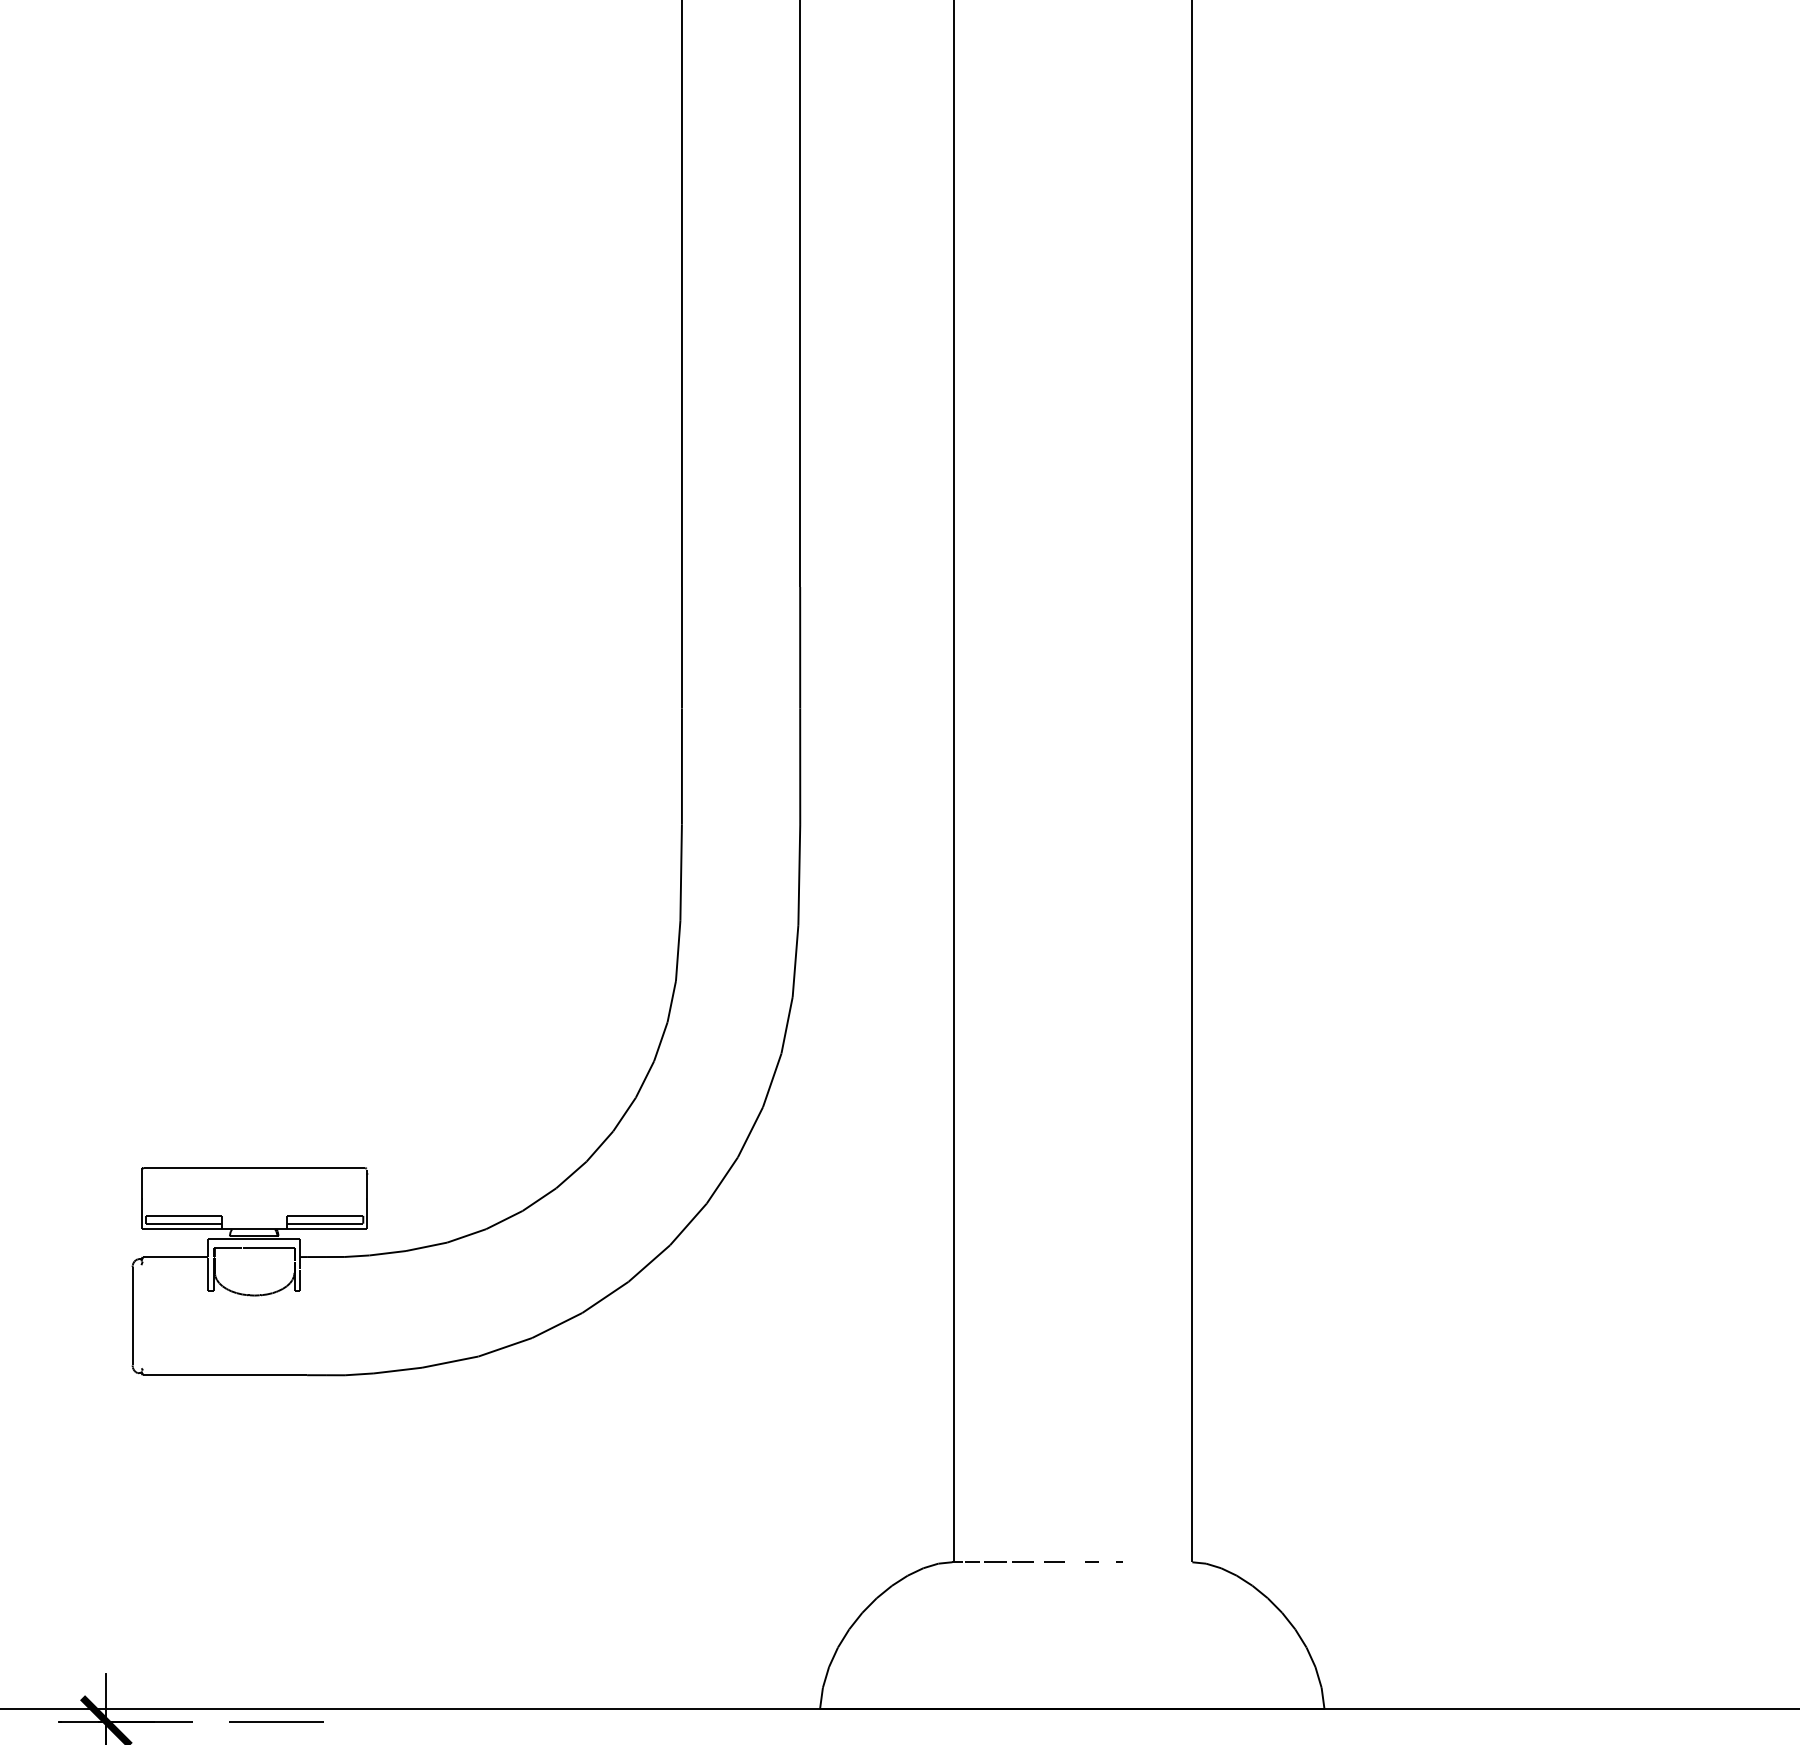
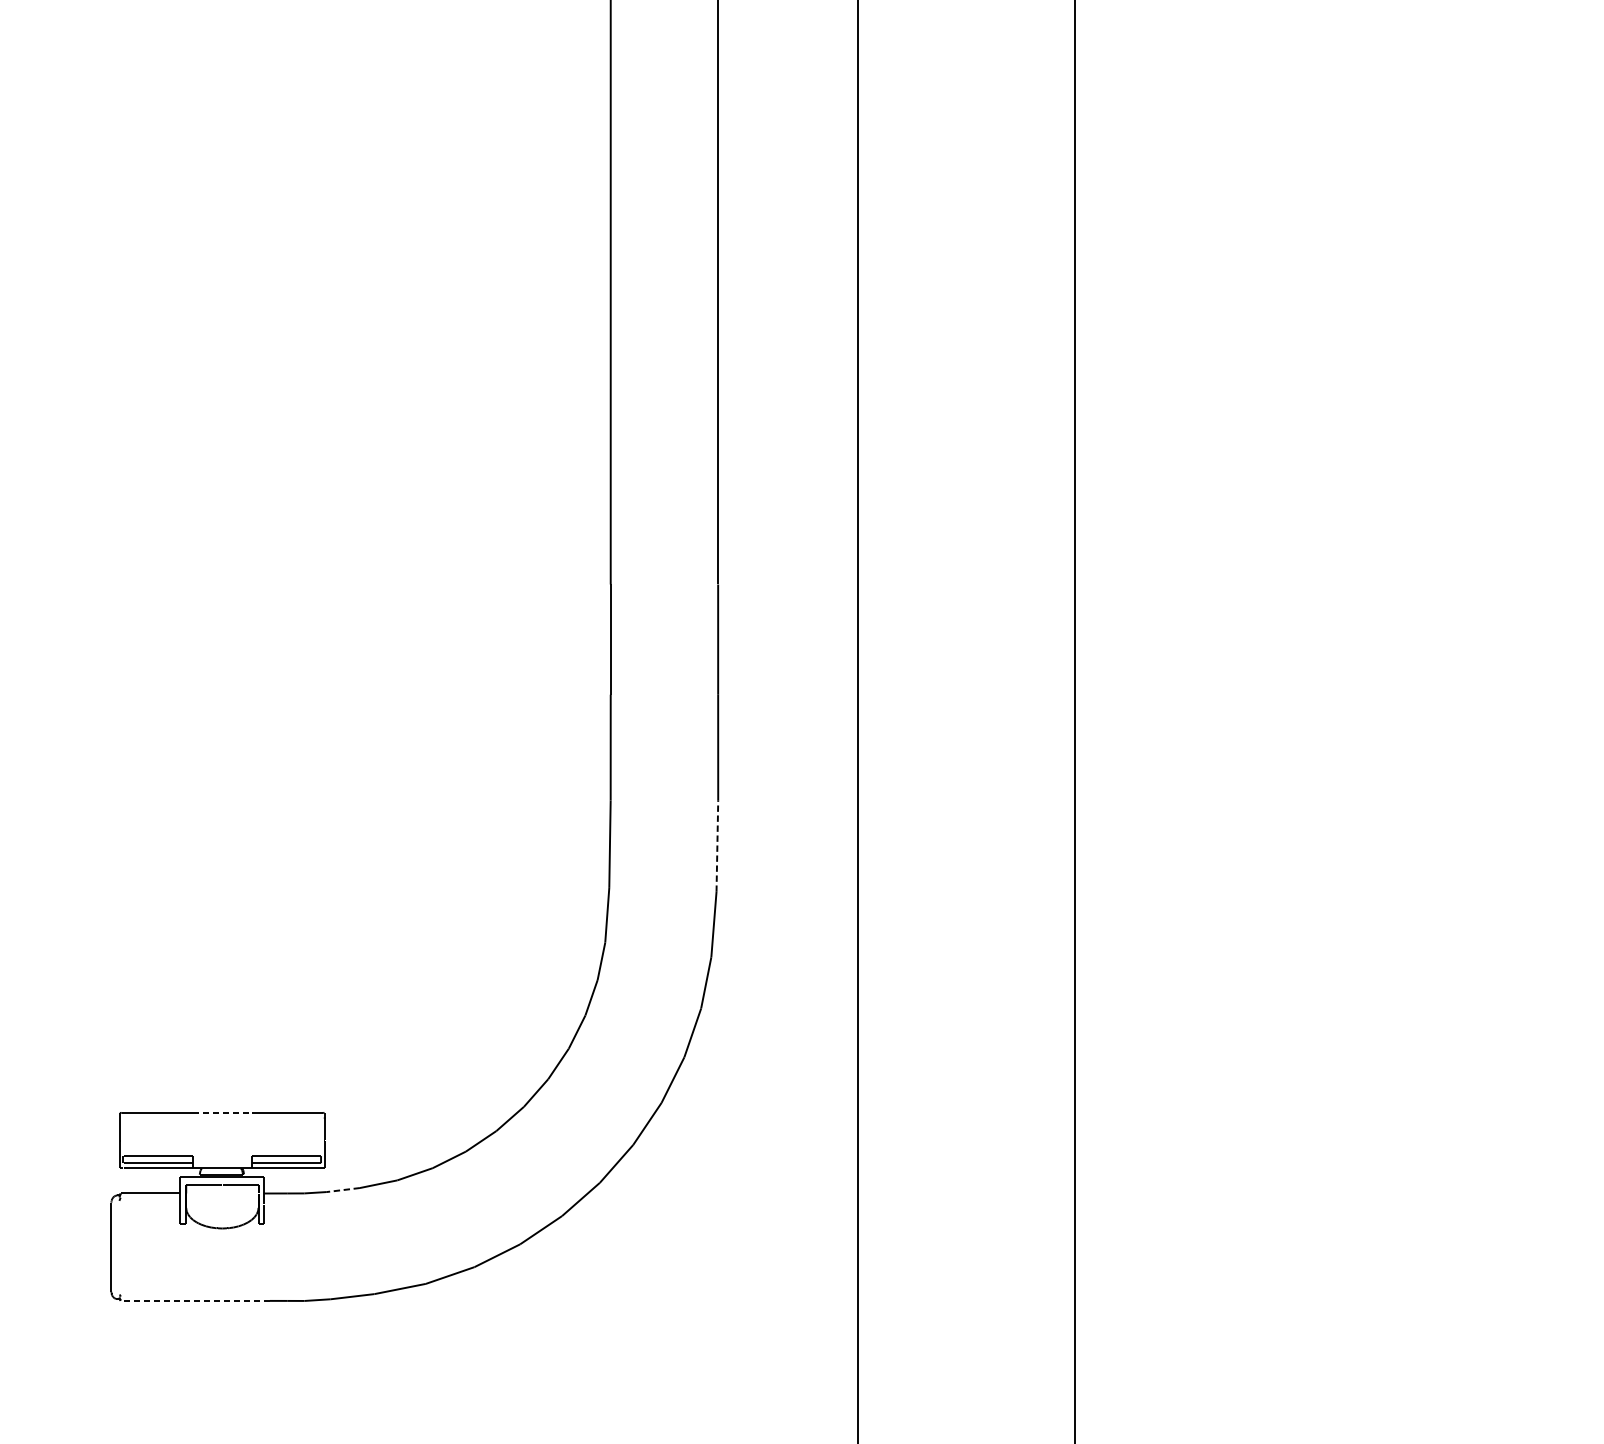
line: (799, 874) -> (717, 845), solid -> dashed
line: (255, 1168) -> (223, 1113), solid -> dashed
line: (387, 1253) -> (343, 1190), solid -> dashed
line: (224, 1375) -> (194, 1301), solid -> dashed

